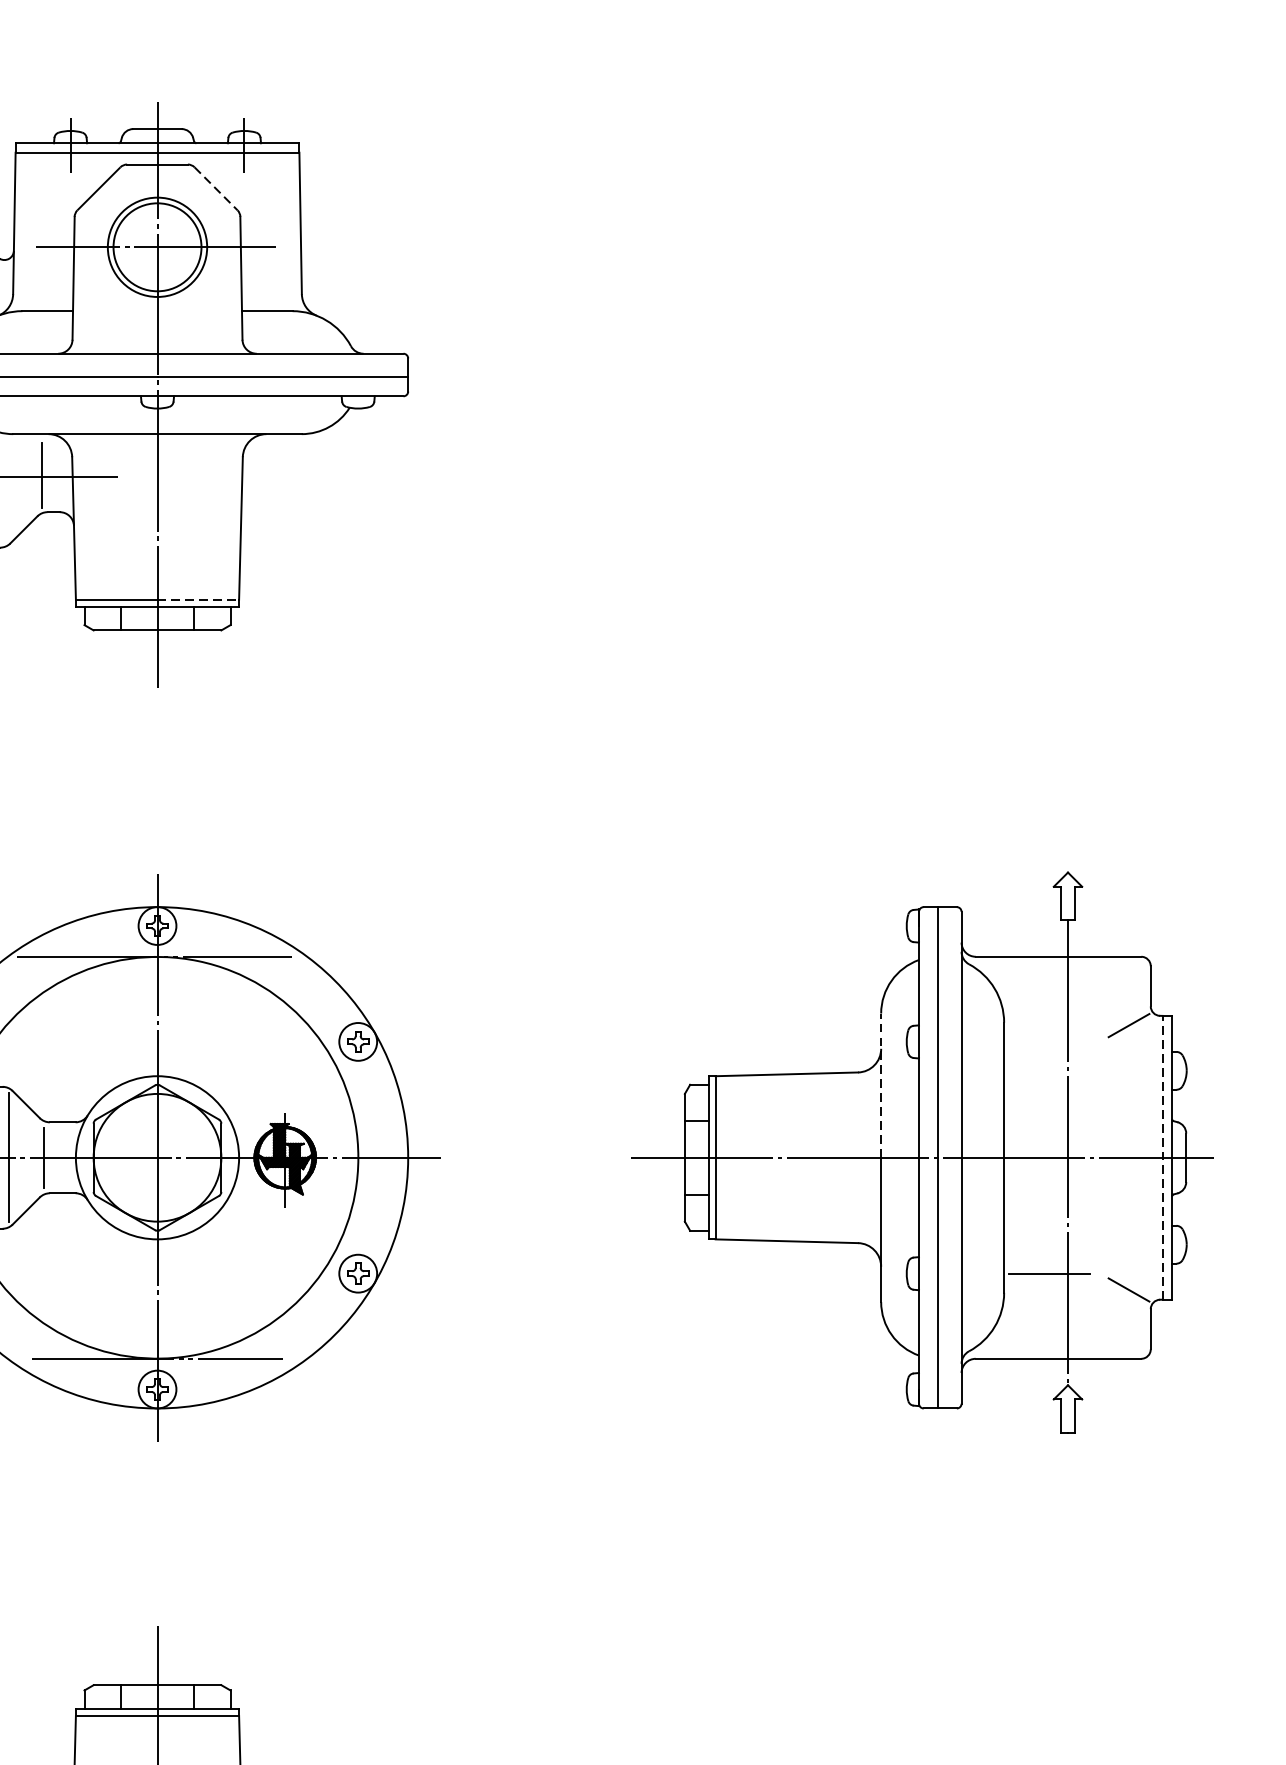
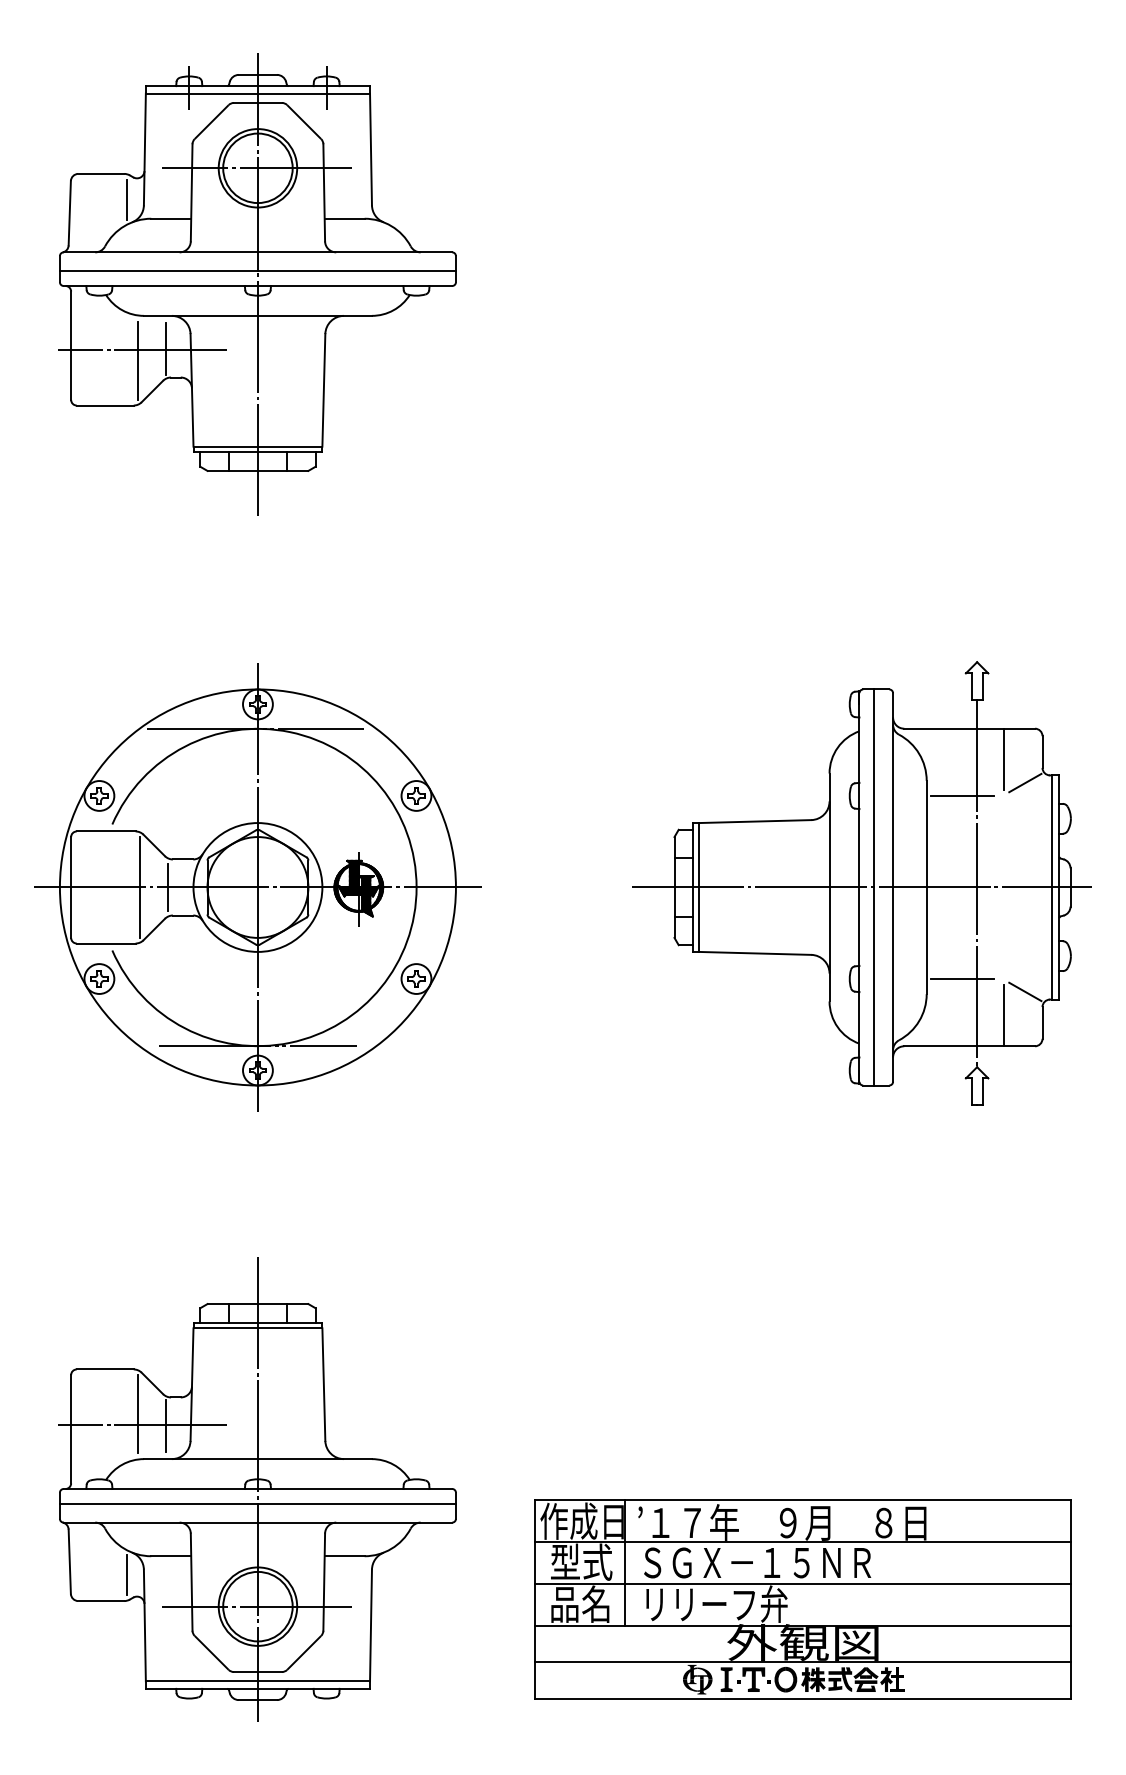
line: (216, 189) -> (304, 122), dashed -> solid
line: (6, 490) -> (138, 360), added
line: (198, 599) -> (290, 446), dashed -> solid
line: (1102, 994) -> (1004, 758), added
line: (1049, 1041) -> (962, 795), added
line: (881, 1085) -> (829, 830), dashed -> solid
line: (1162, 1157) -> (1051, 887), dashed -> solid
line: (1102, 1319) -> (1004, 1015), added

